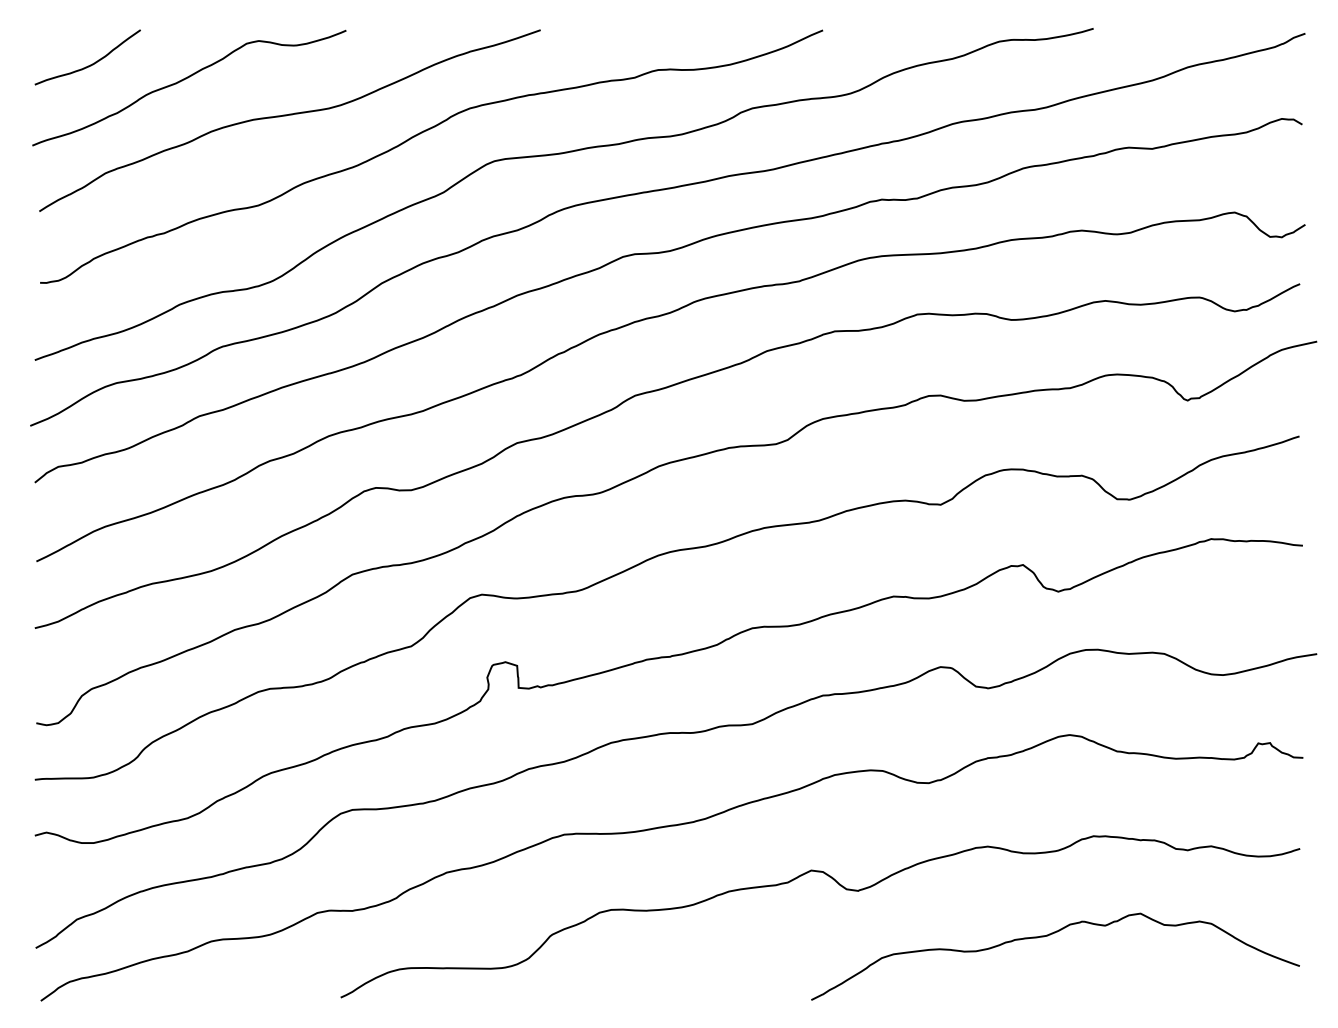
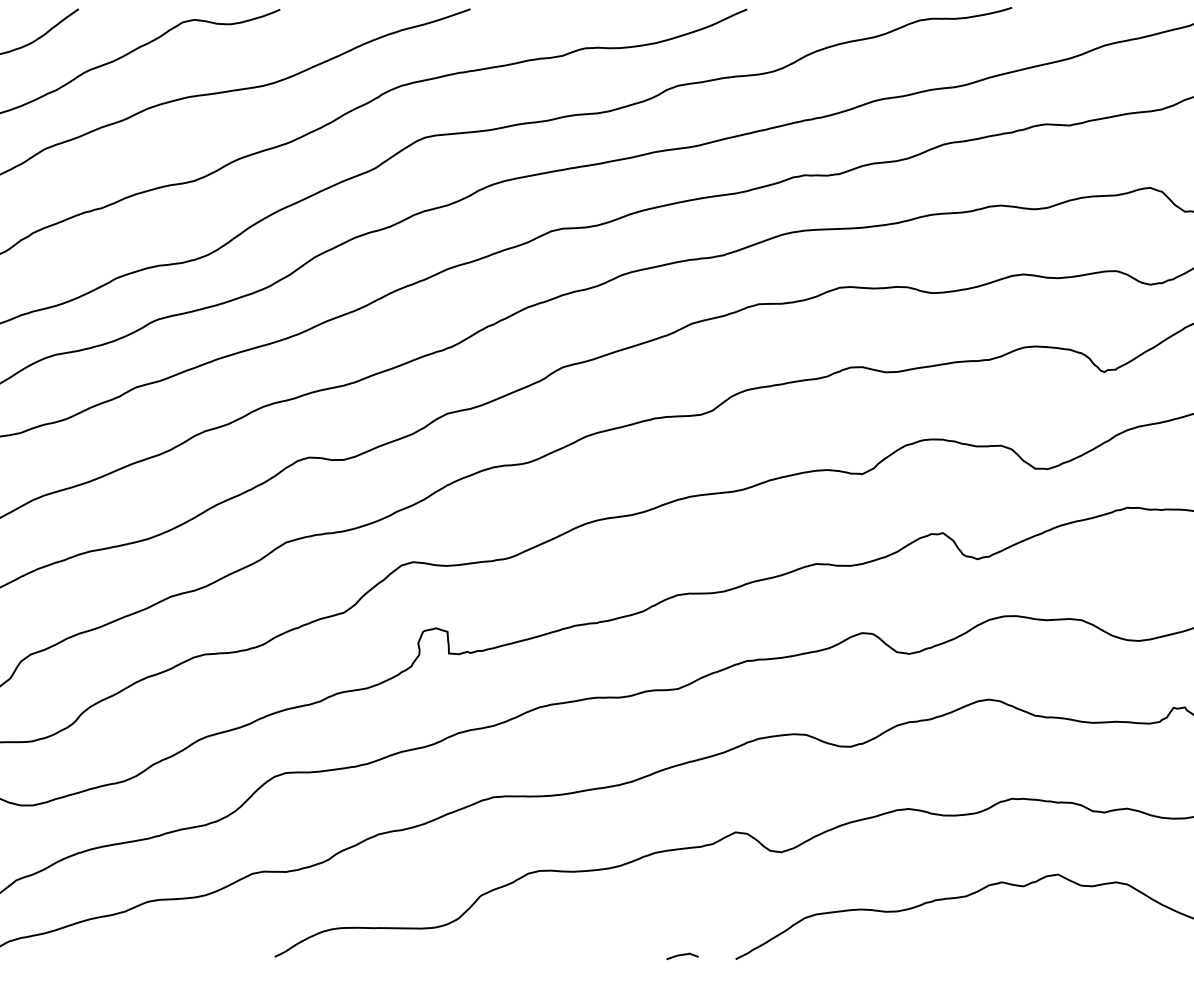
curve: (756, 996) -> (681, 955), added

